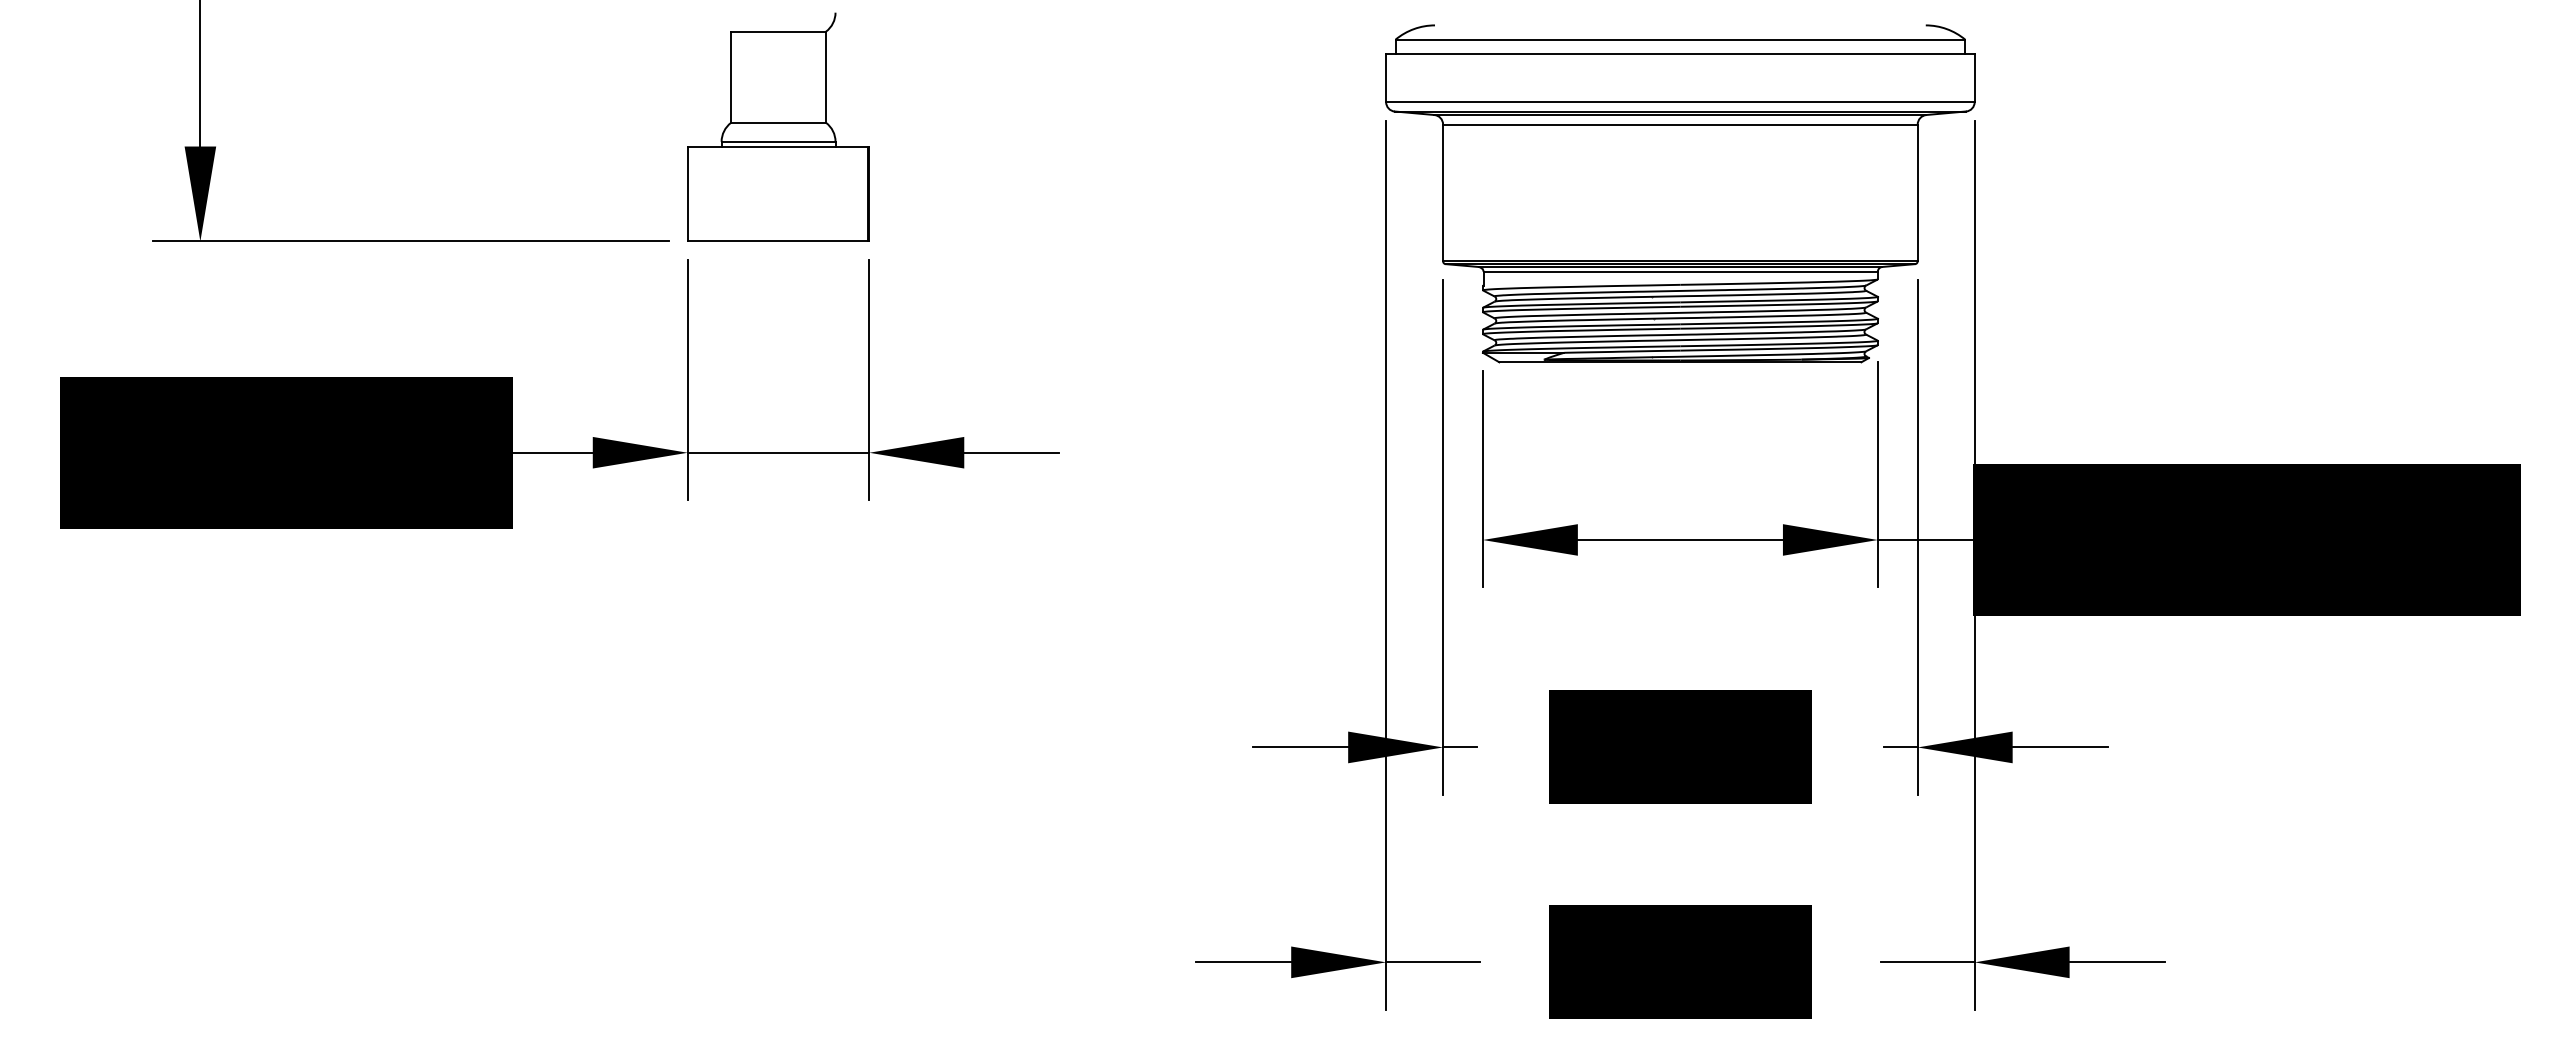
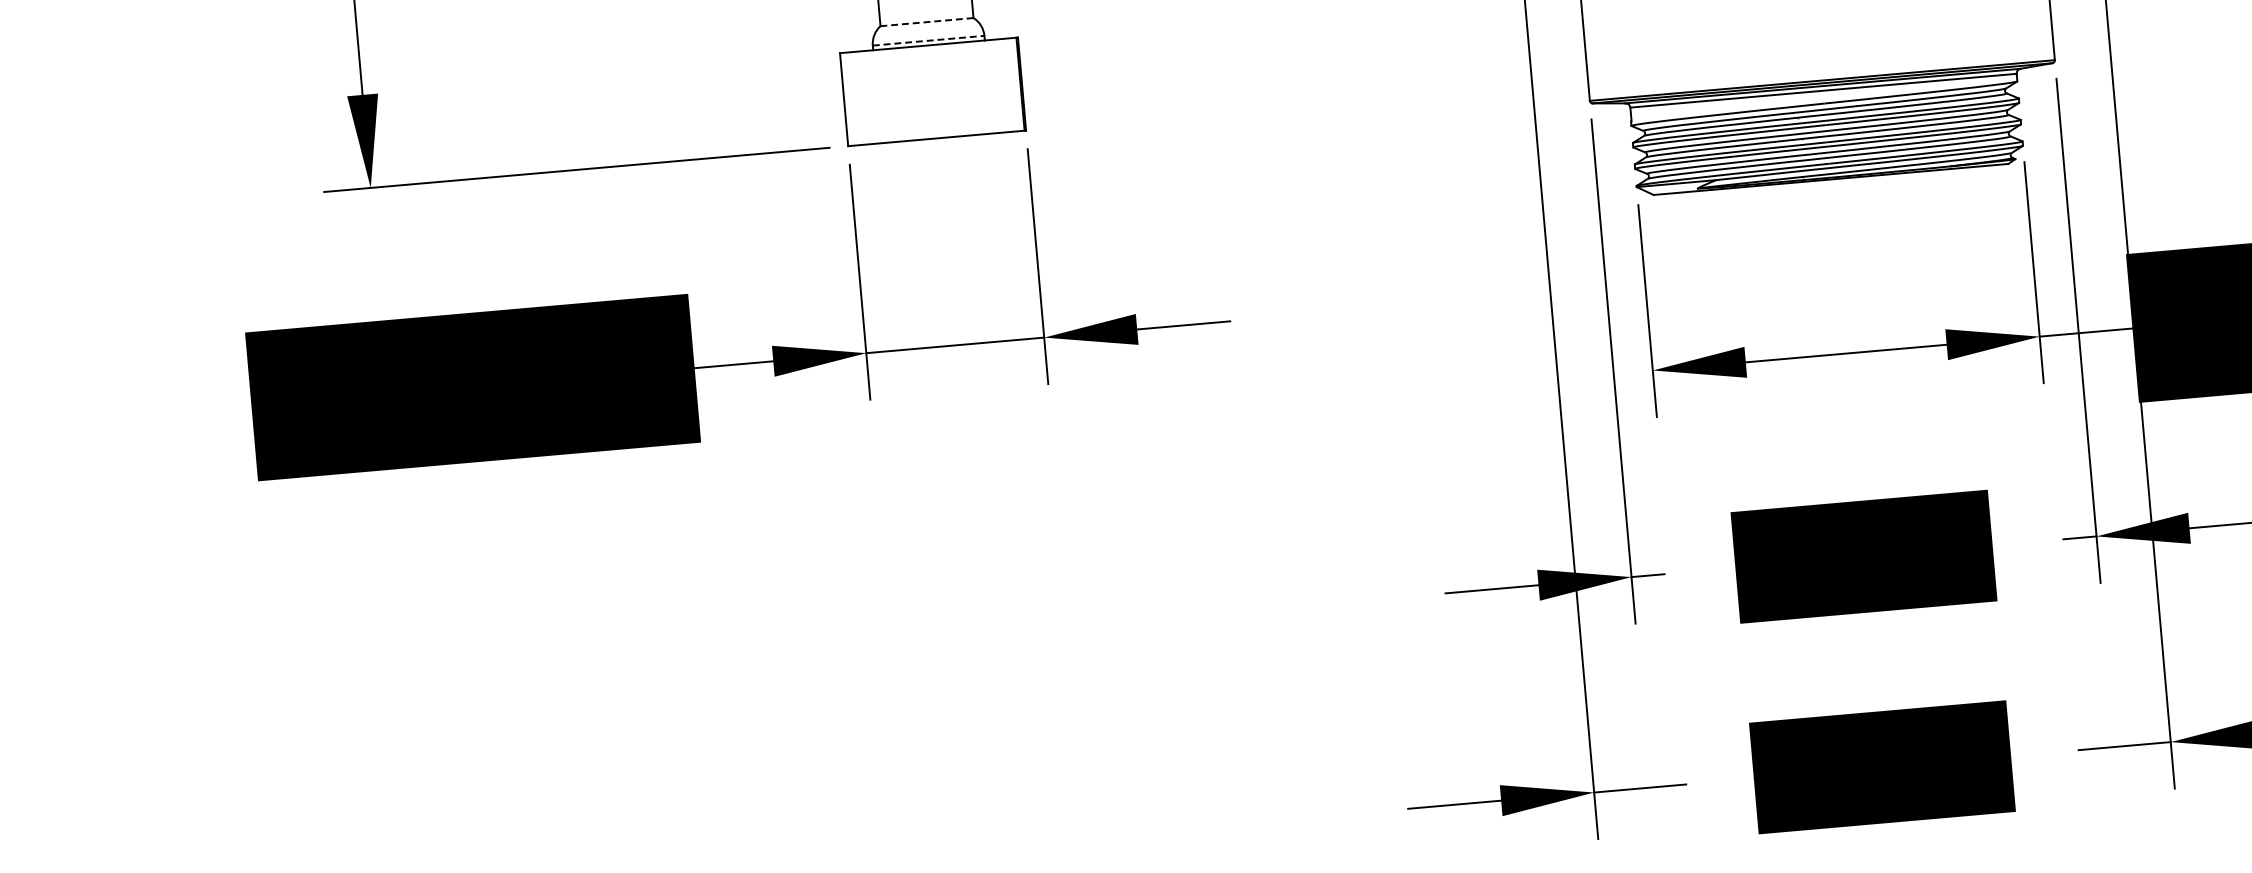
line: (778, 122) -> (926, 21), solid -> dashed
line: (778, 141) -> (928, 40), solid -> dashed

